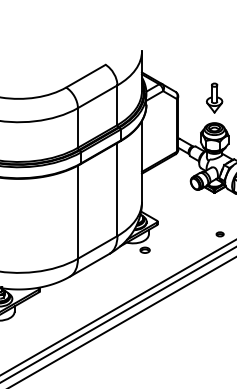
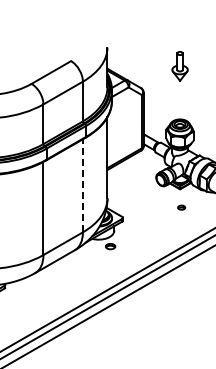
part: (214, 97) -> (179, 65), moved
line: (117, 189) -> (82, 185), solid -> dashed
part: (219, 234) -> (180, 207), moved

